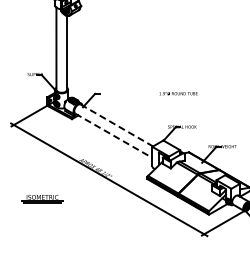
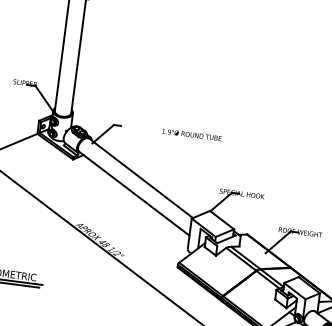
text: (178, 93) -> (191, 134), moved
line: (116, 125) -> (140, 178), dashed -> solid
line: (114, 136) -> (135, 194), dashed -> solid

